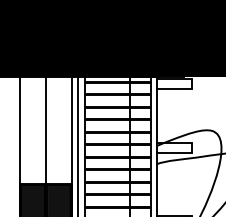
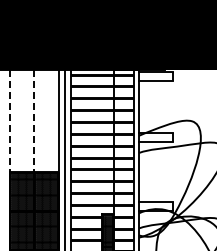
line: (19, 131) -> (9, 121), solid -> dashed
line: (46, 131) -> (34, 121), solid -> dashed

